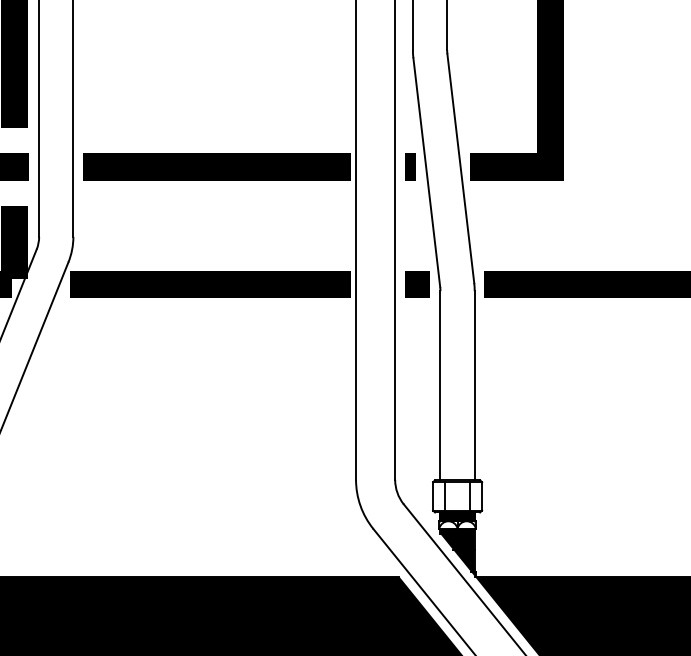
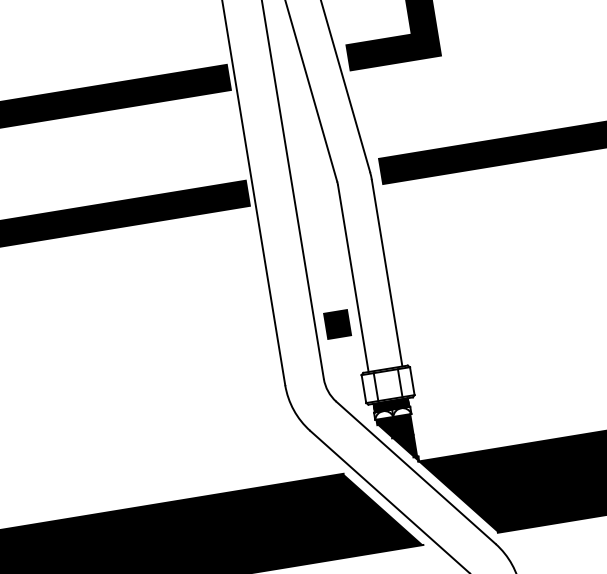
line: (410, 166) -> (288, 67), removed
line: (417, 284) -> (337, 324), moved

